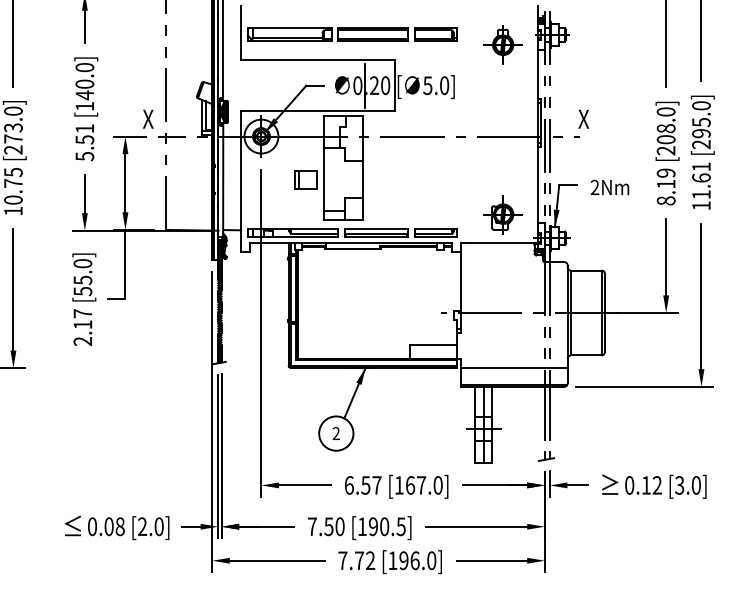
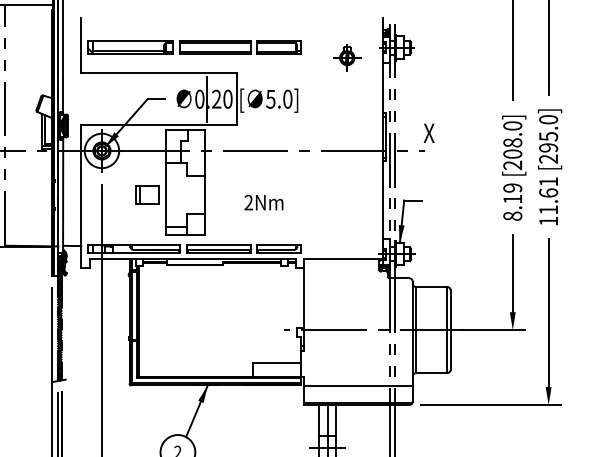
part: (502, 44) -> (346, 57), size x0.7
text: (609, 186) -> (263, 201), moved
part: (502, 214) -> (346, 230), removed

